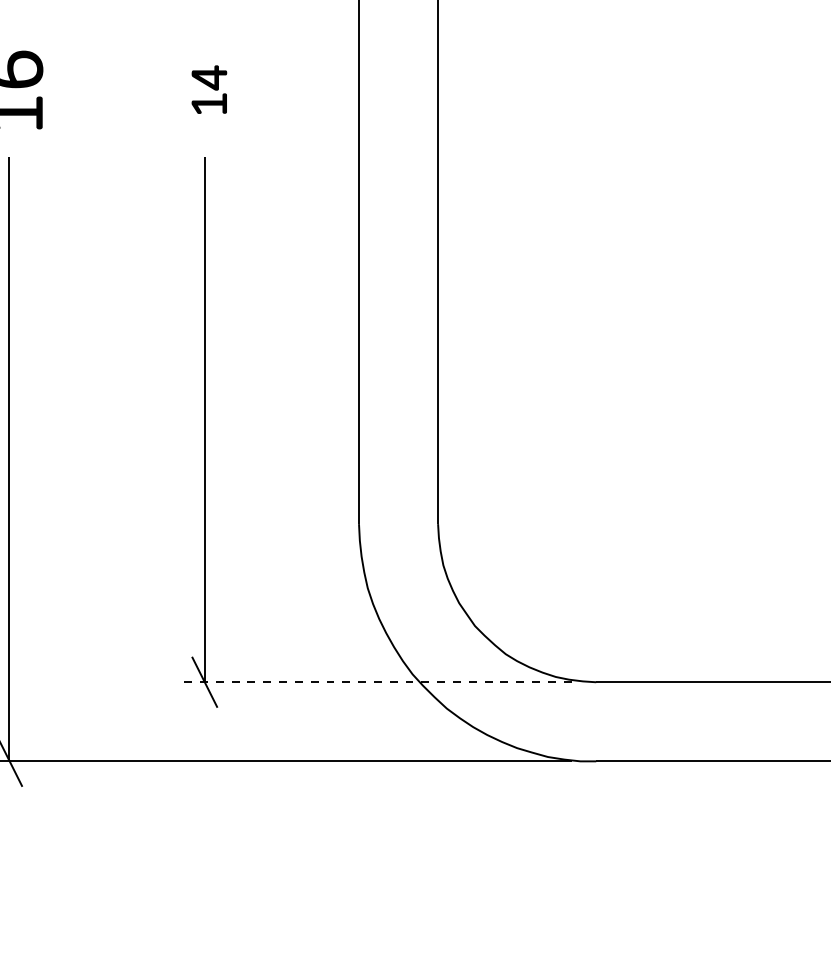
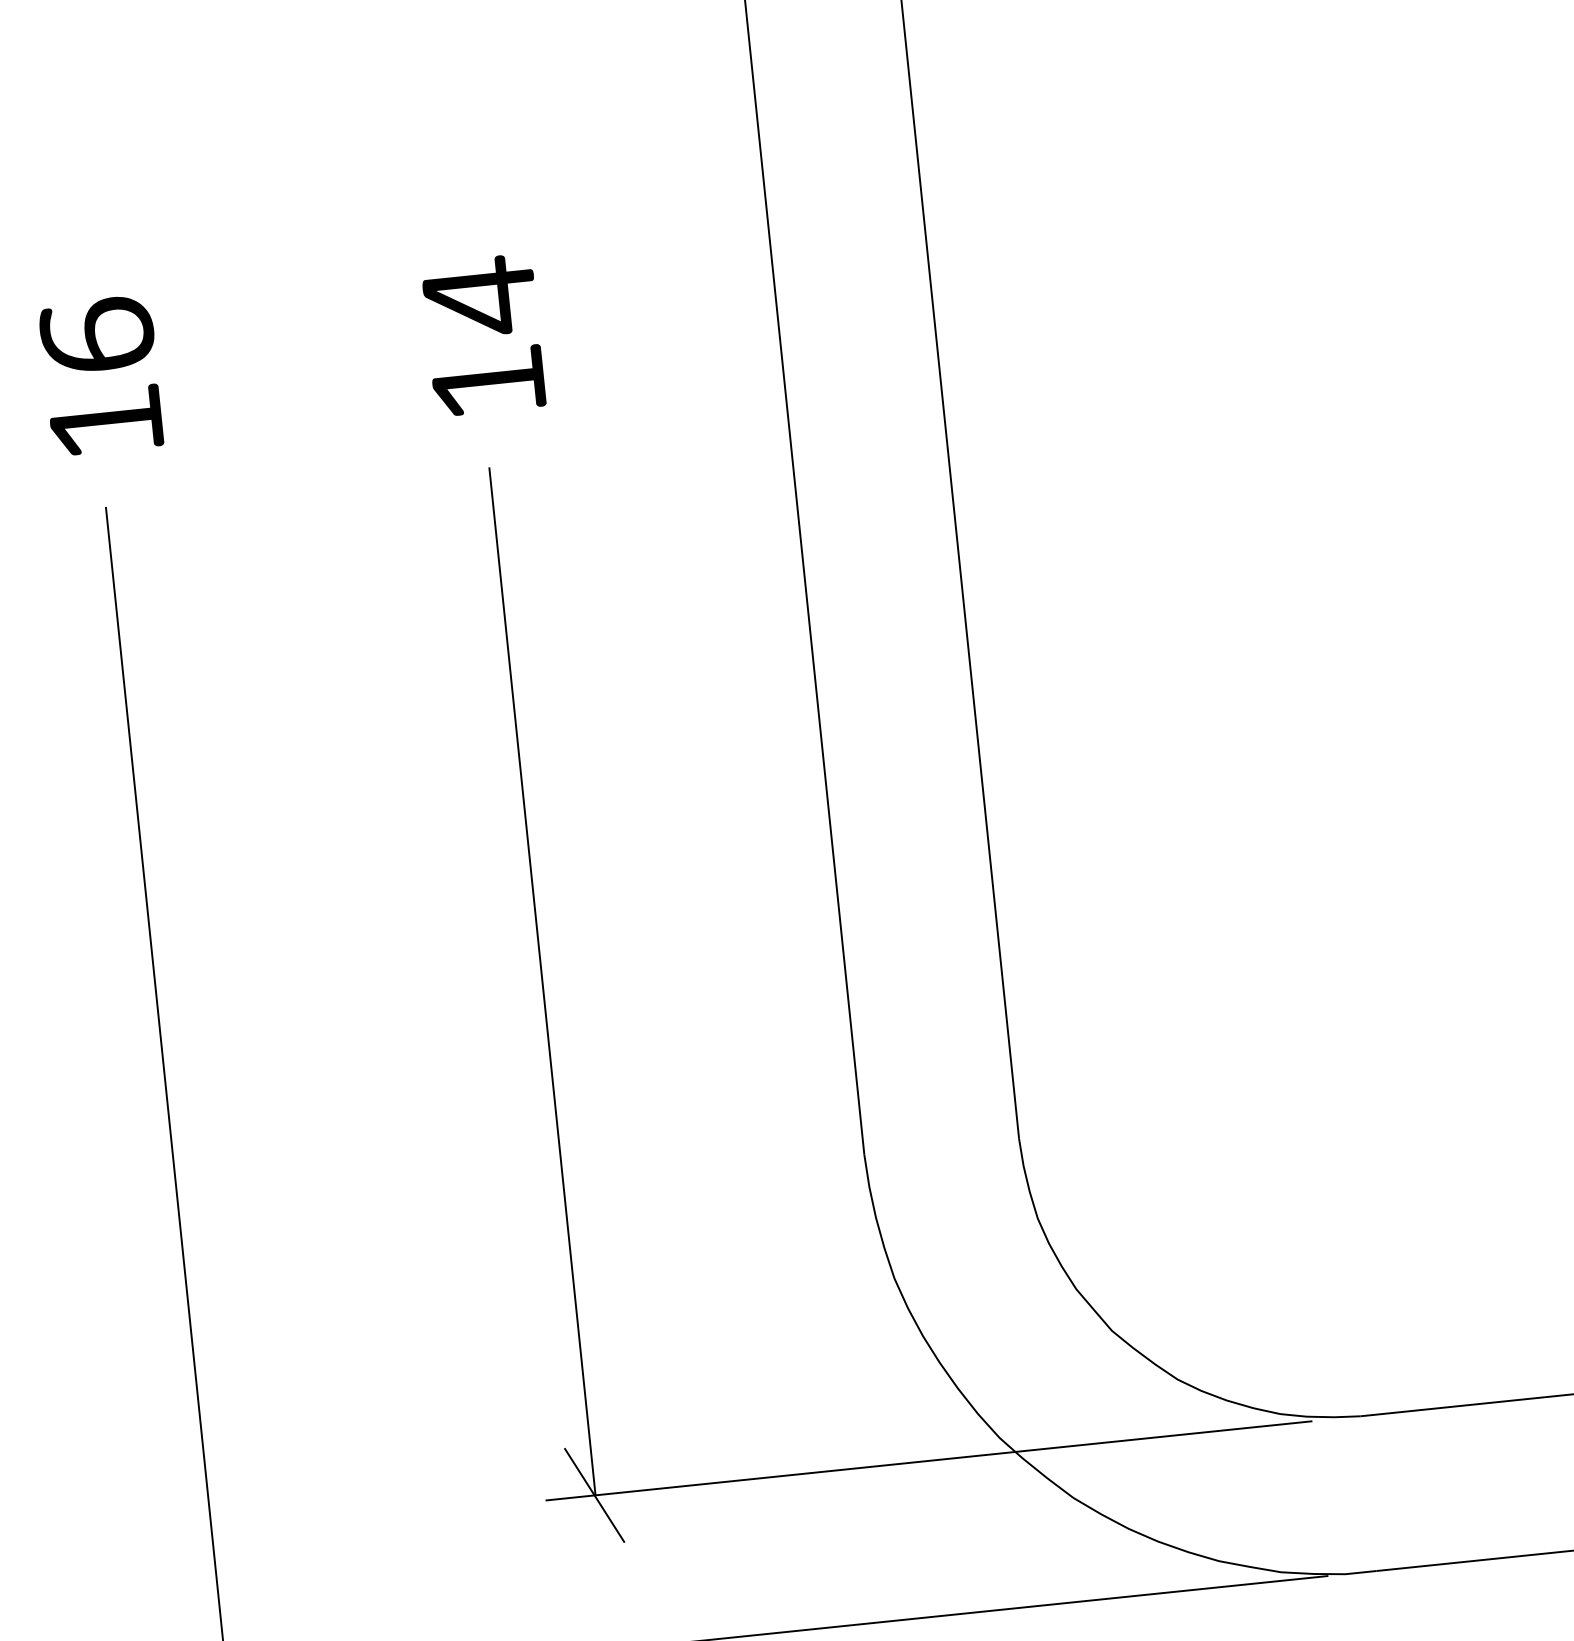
part: (209, 89) -> (483, 334), size x1.67
line: (375, 682) -> (928, 1461), dashed -> solid

